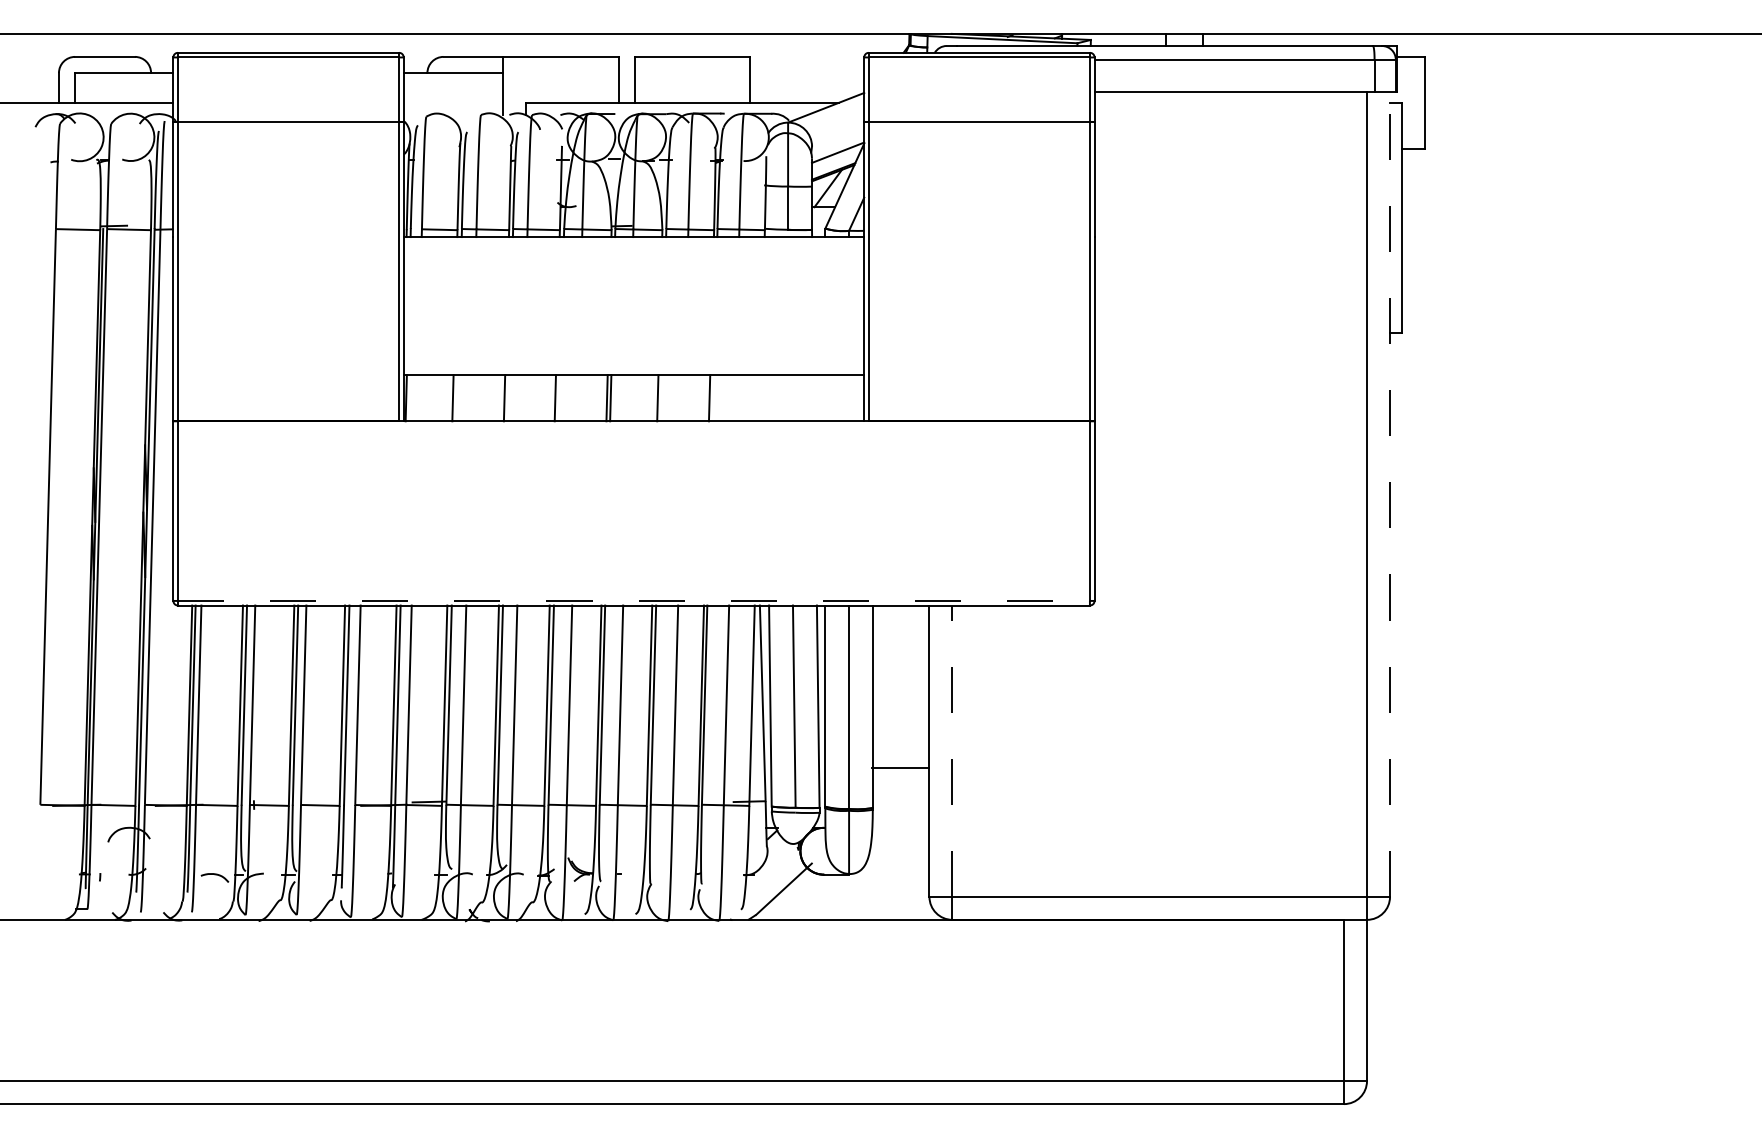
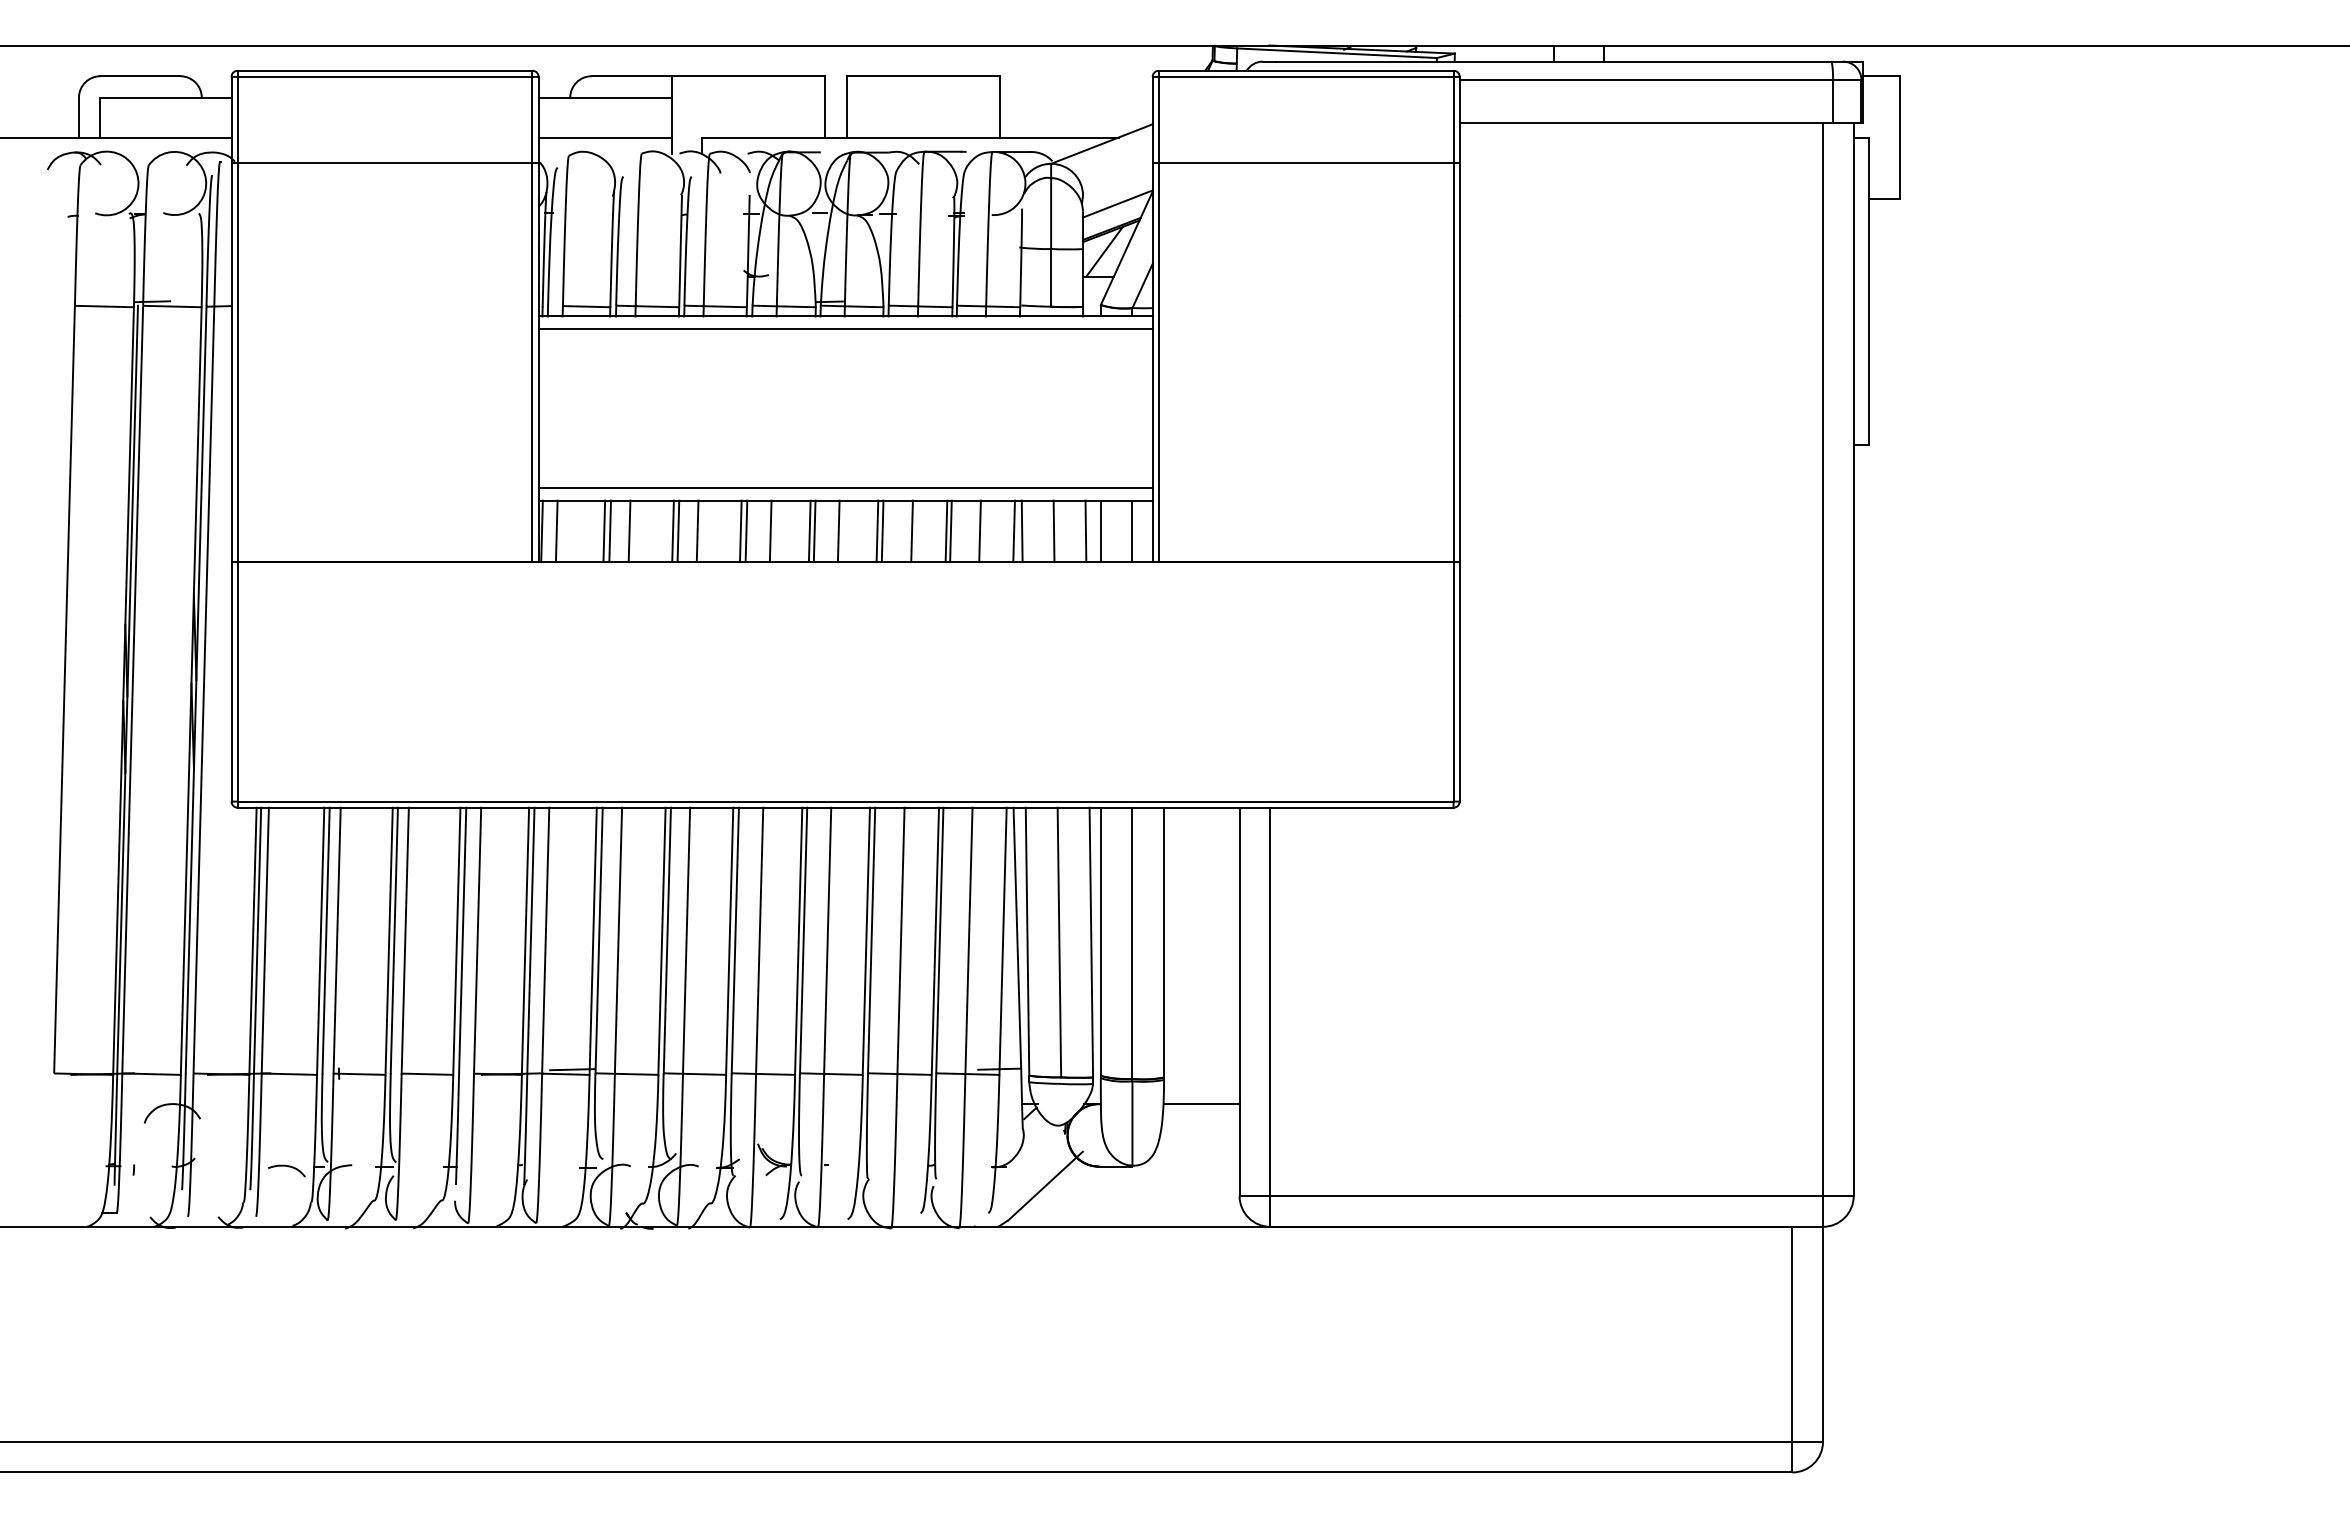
line: (453, 102) -> (604, 137), added
line: (633, 246) -> (845, 328), added
line: (633, 366) -> (845, 488), added
line: (417, 398) -> (556, 531), added
line: (457, 398) -> (610, 531), added
line: (471, 398) -> (629, 531), added
line: (508, 398) -> (678, 531), added
line: (522, 398) -> (697, 531), added
line: (559, 398) -> (746, 531), added
line: (577, 398) -> (770, 531), added
line: (628, 398) -> (838, 531), added
line: (661, 398) -> (882, 531), added
line: (683, 398) -> (911, 531), added
line: (712, 398) -> (950, 531), added
line: (734, 398) -> (979, 531), added
line: (759, 398) -> (1013, 531), added
line: (765, 398) -> (1021, 531), added
line: (789, 398) -> (1053, 531), added
line: (813, 398) -> (1085, 531), added
line: (825, 398) -> (1100, 531), added
line: (849, 398) -> (1132, 531), added
line: (1389, 494) -> (1853, 659), dashed -> solid
line: (633, 600) -> (845, 801), dashed -> solid
line: (952, 750) -> (1270, 1001), dashed -> solid
line: (900, 768) -> (1201, 1104), moved

